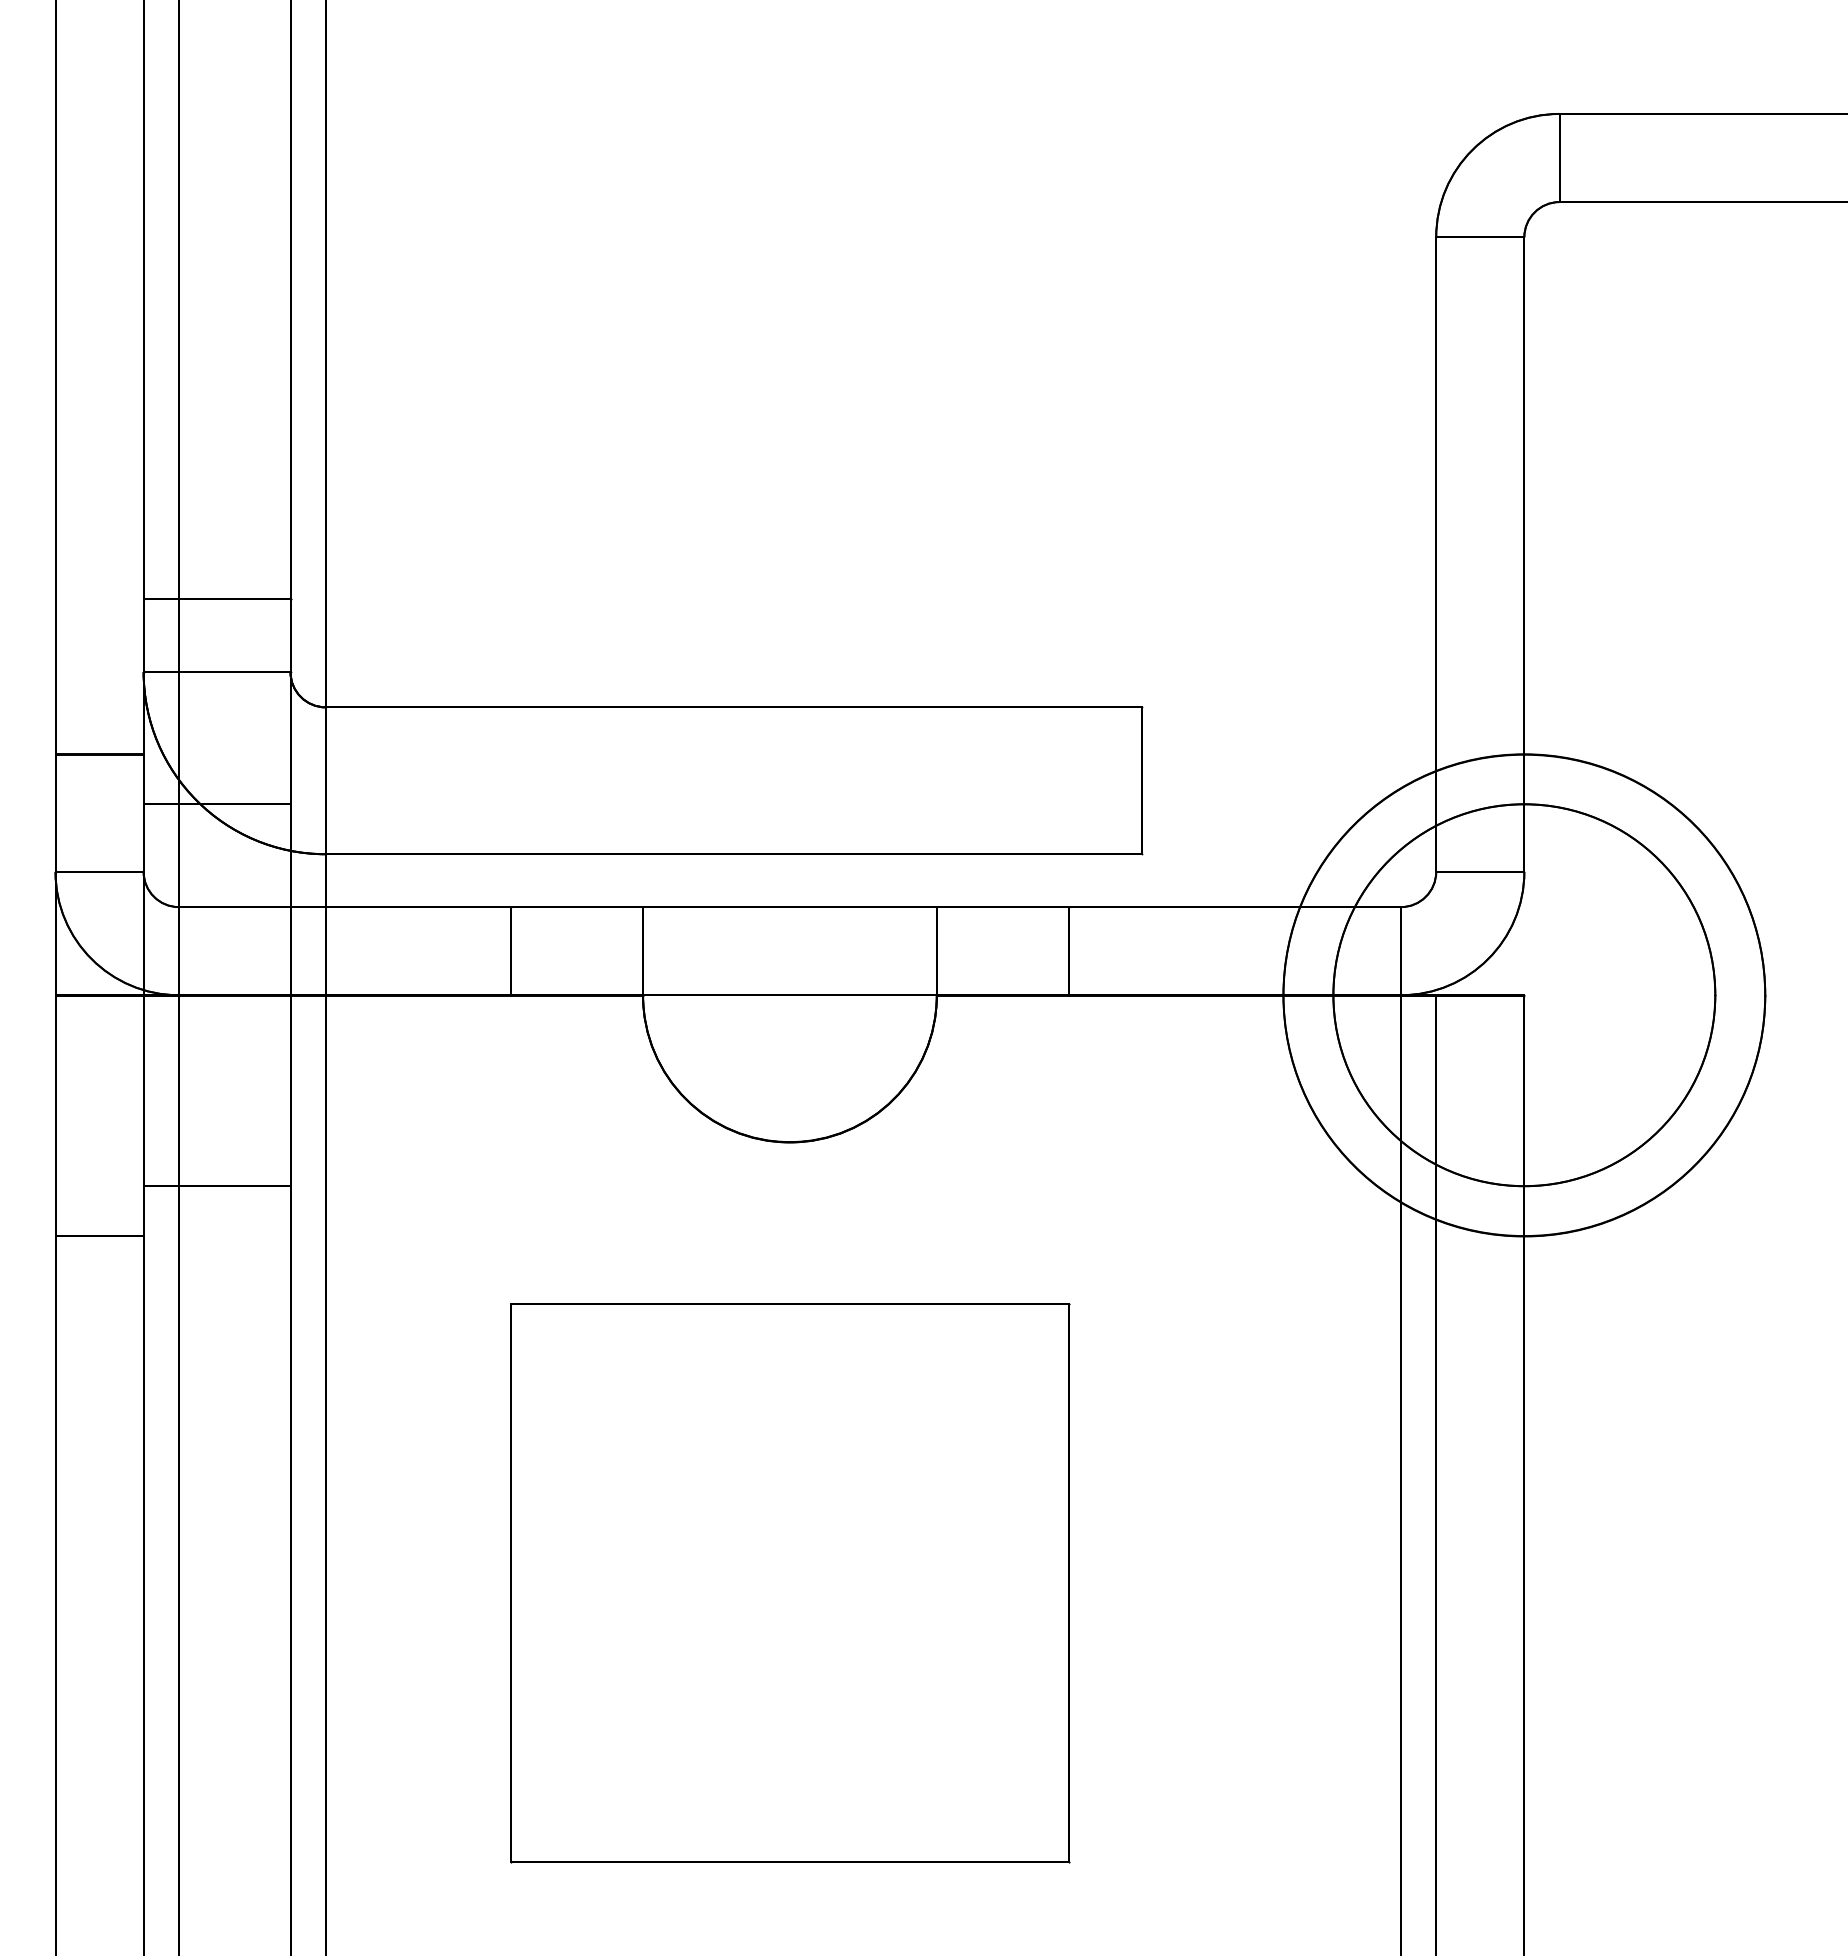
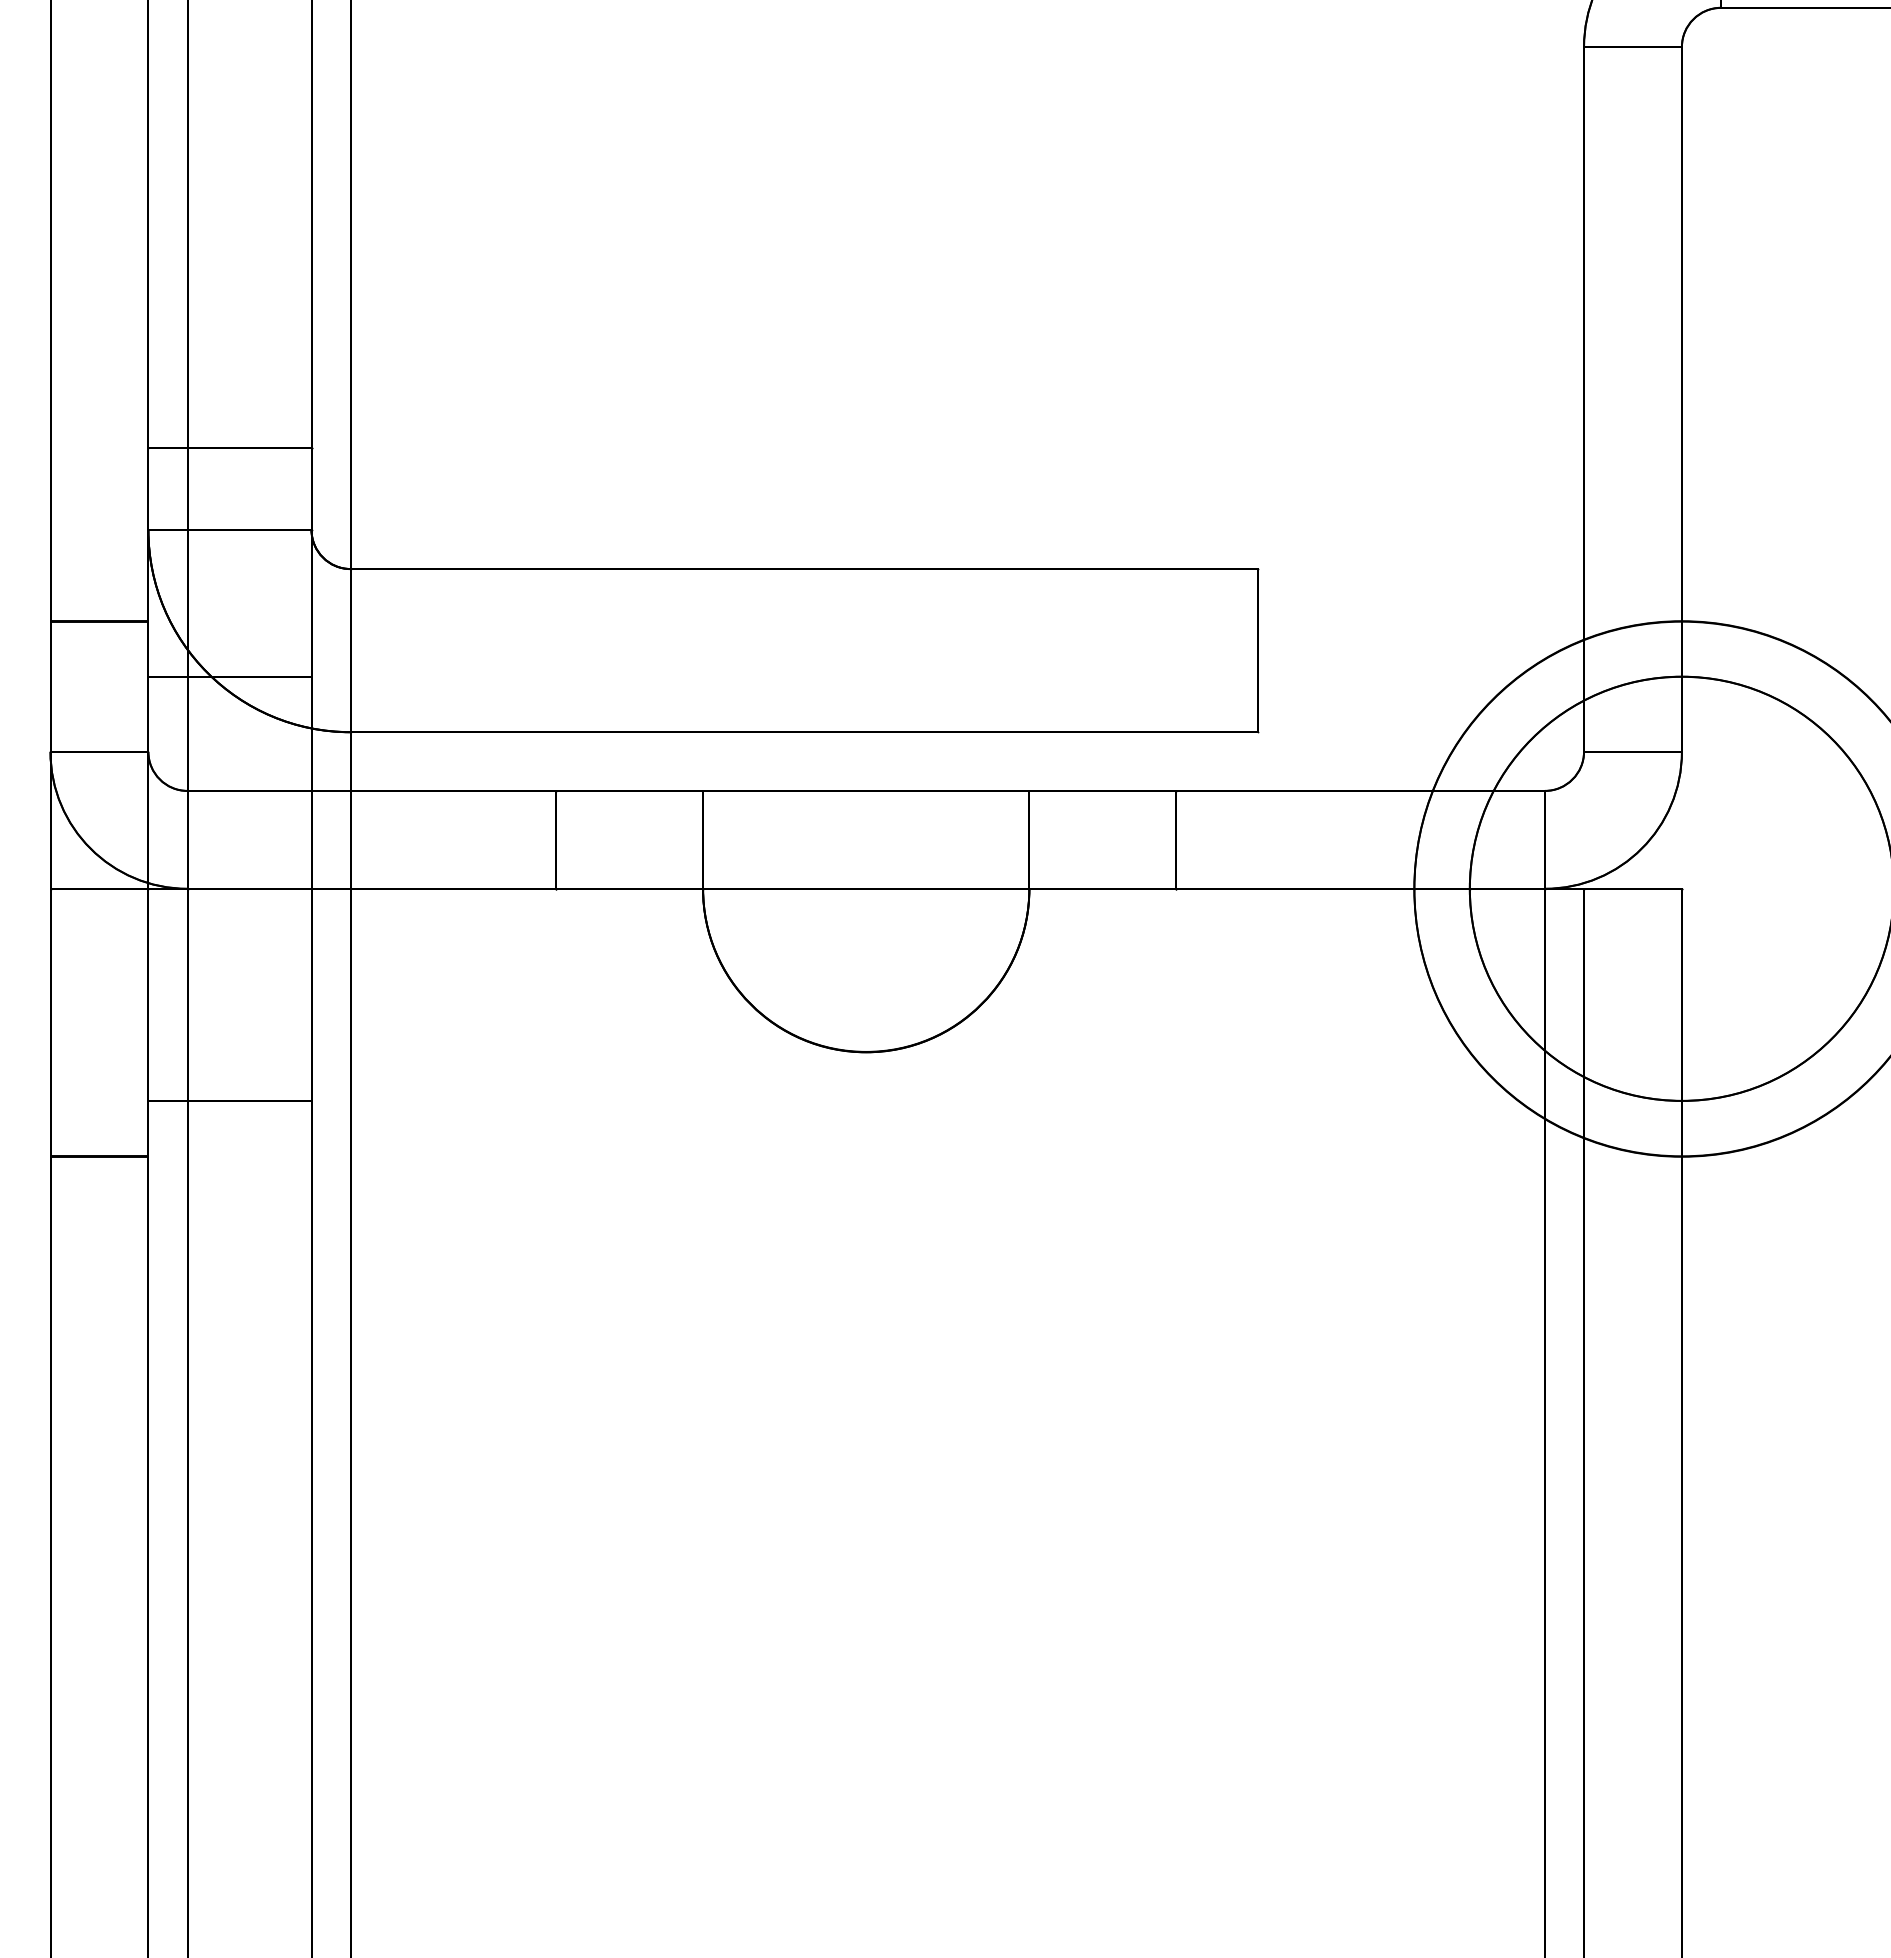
part: (790, 1583) -> (866, 1542), removed

